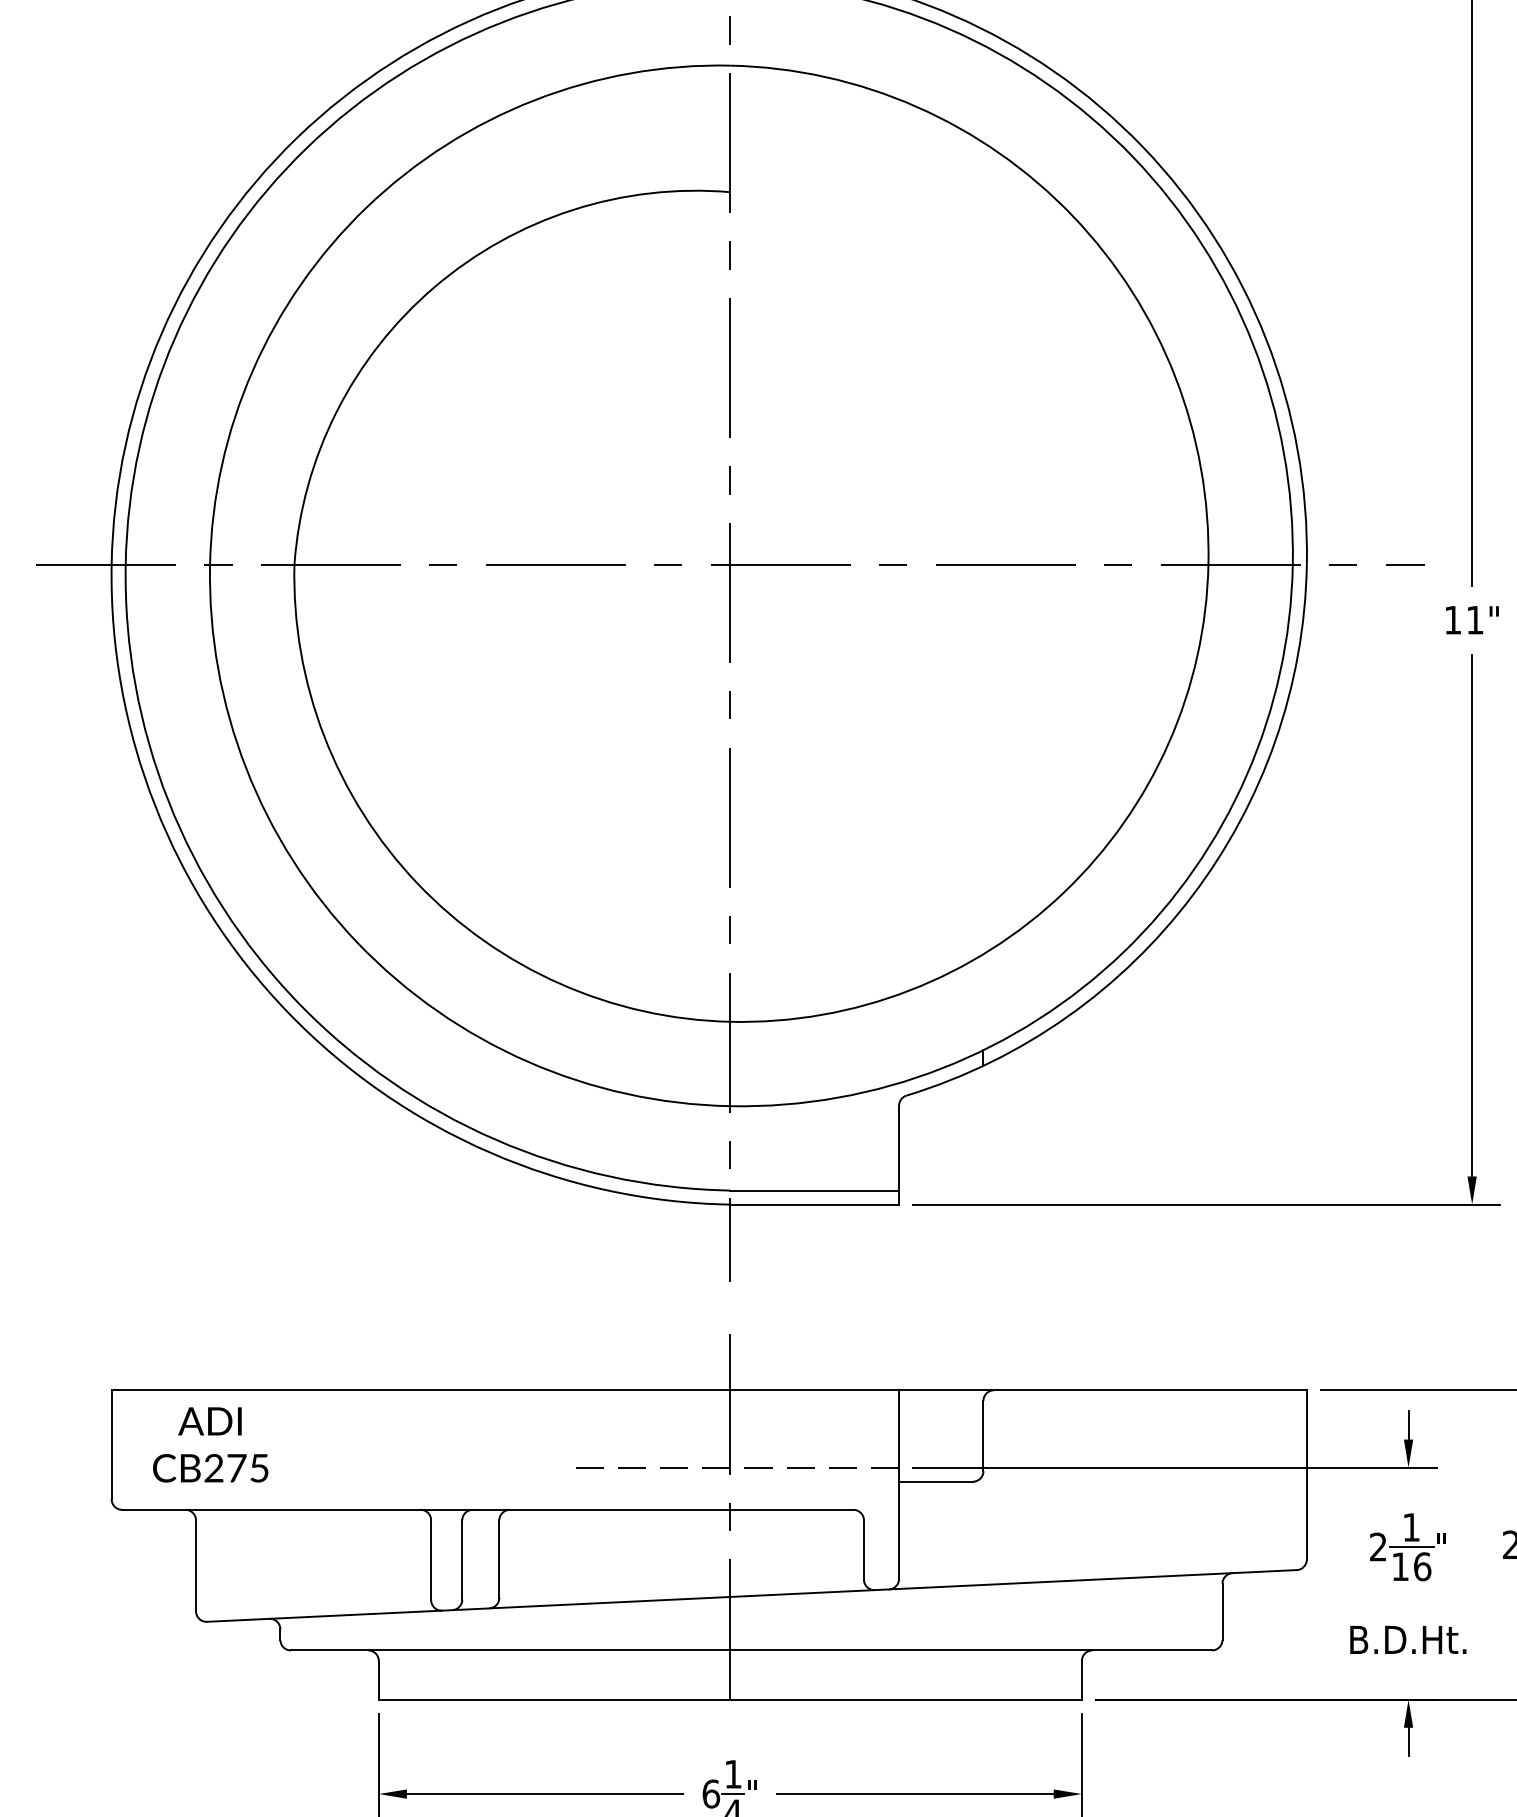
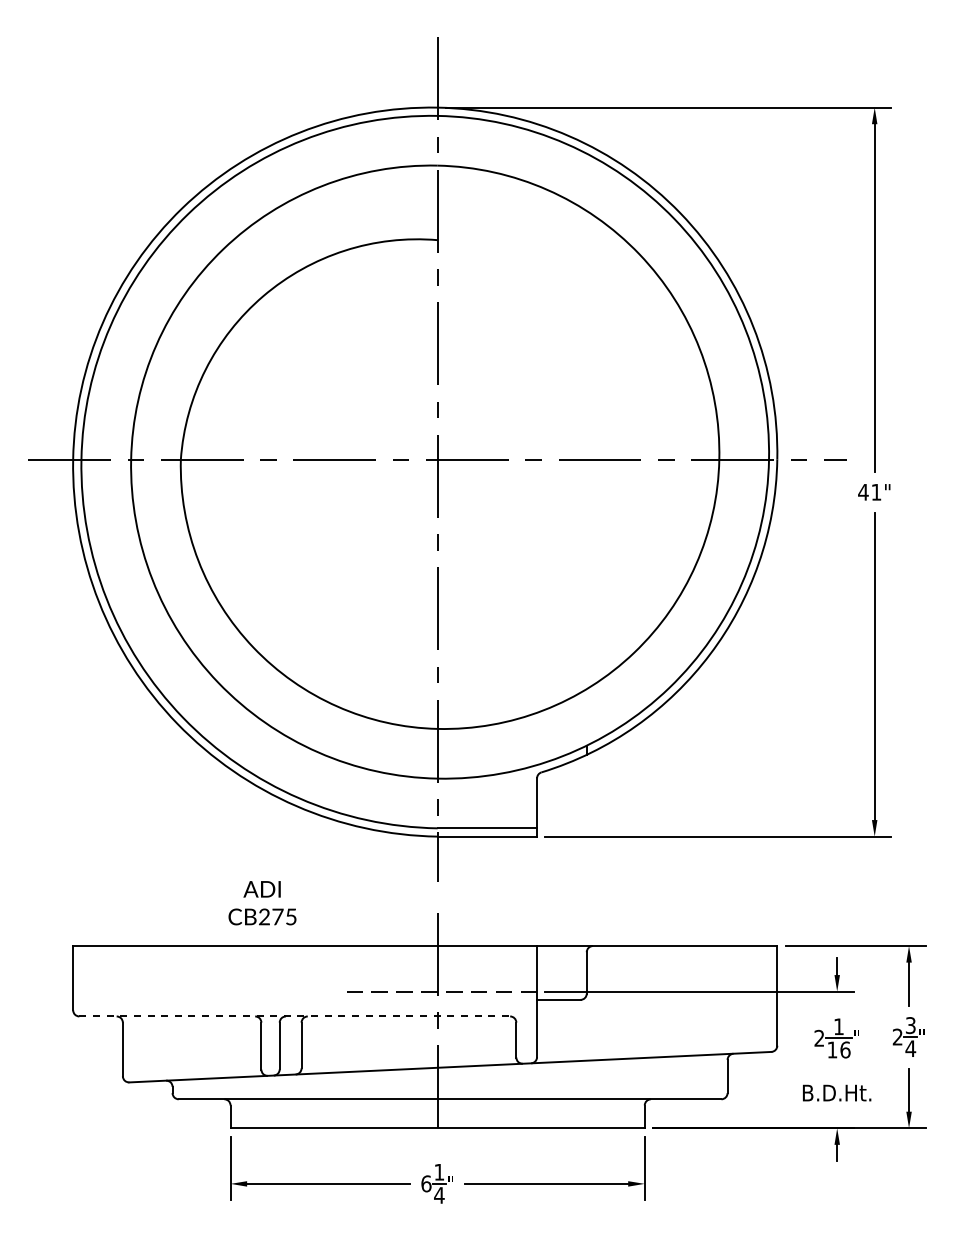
text: (1453, 620) -> (863, 492), 11" -> 41"
text: (210, 1445) -> (262, 903), moved
line: (489, 1509) -> (295, 1016), solid -> dashed

